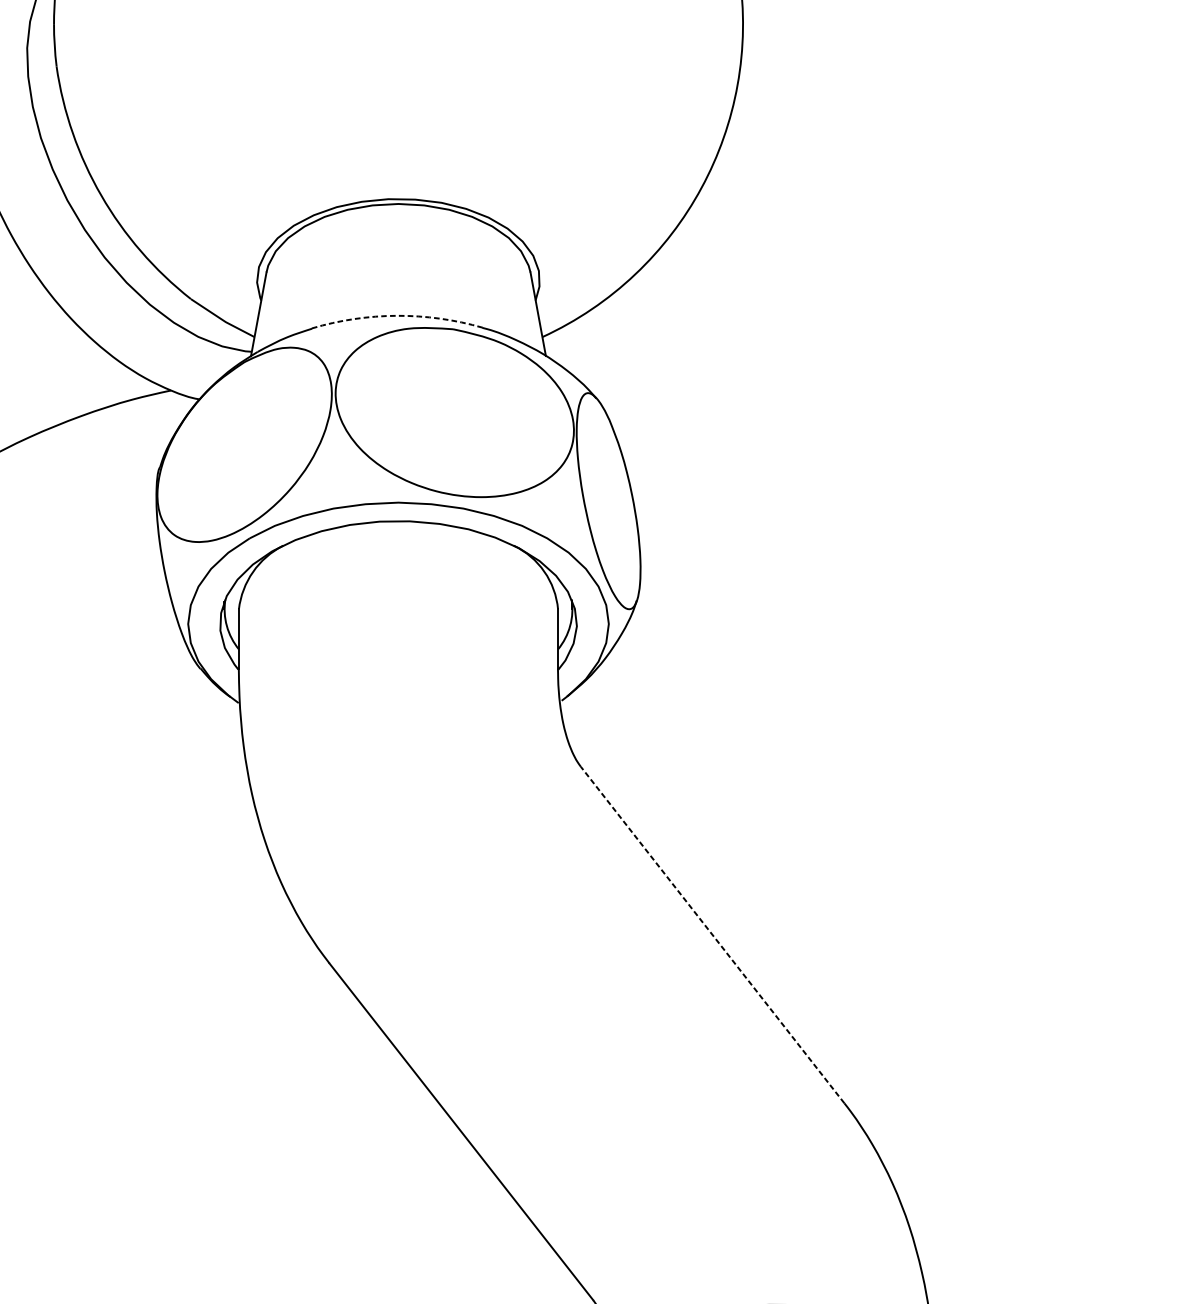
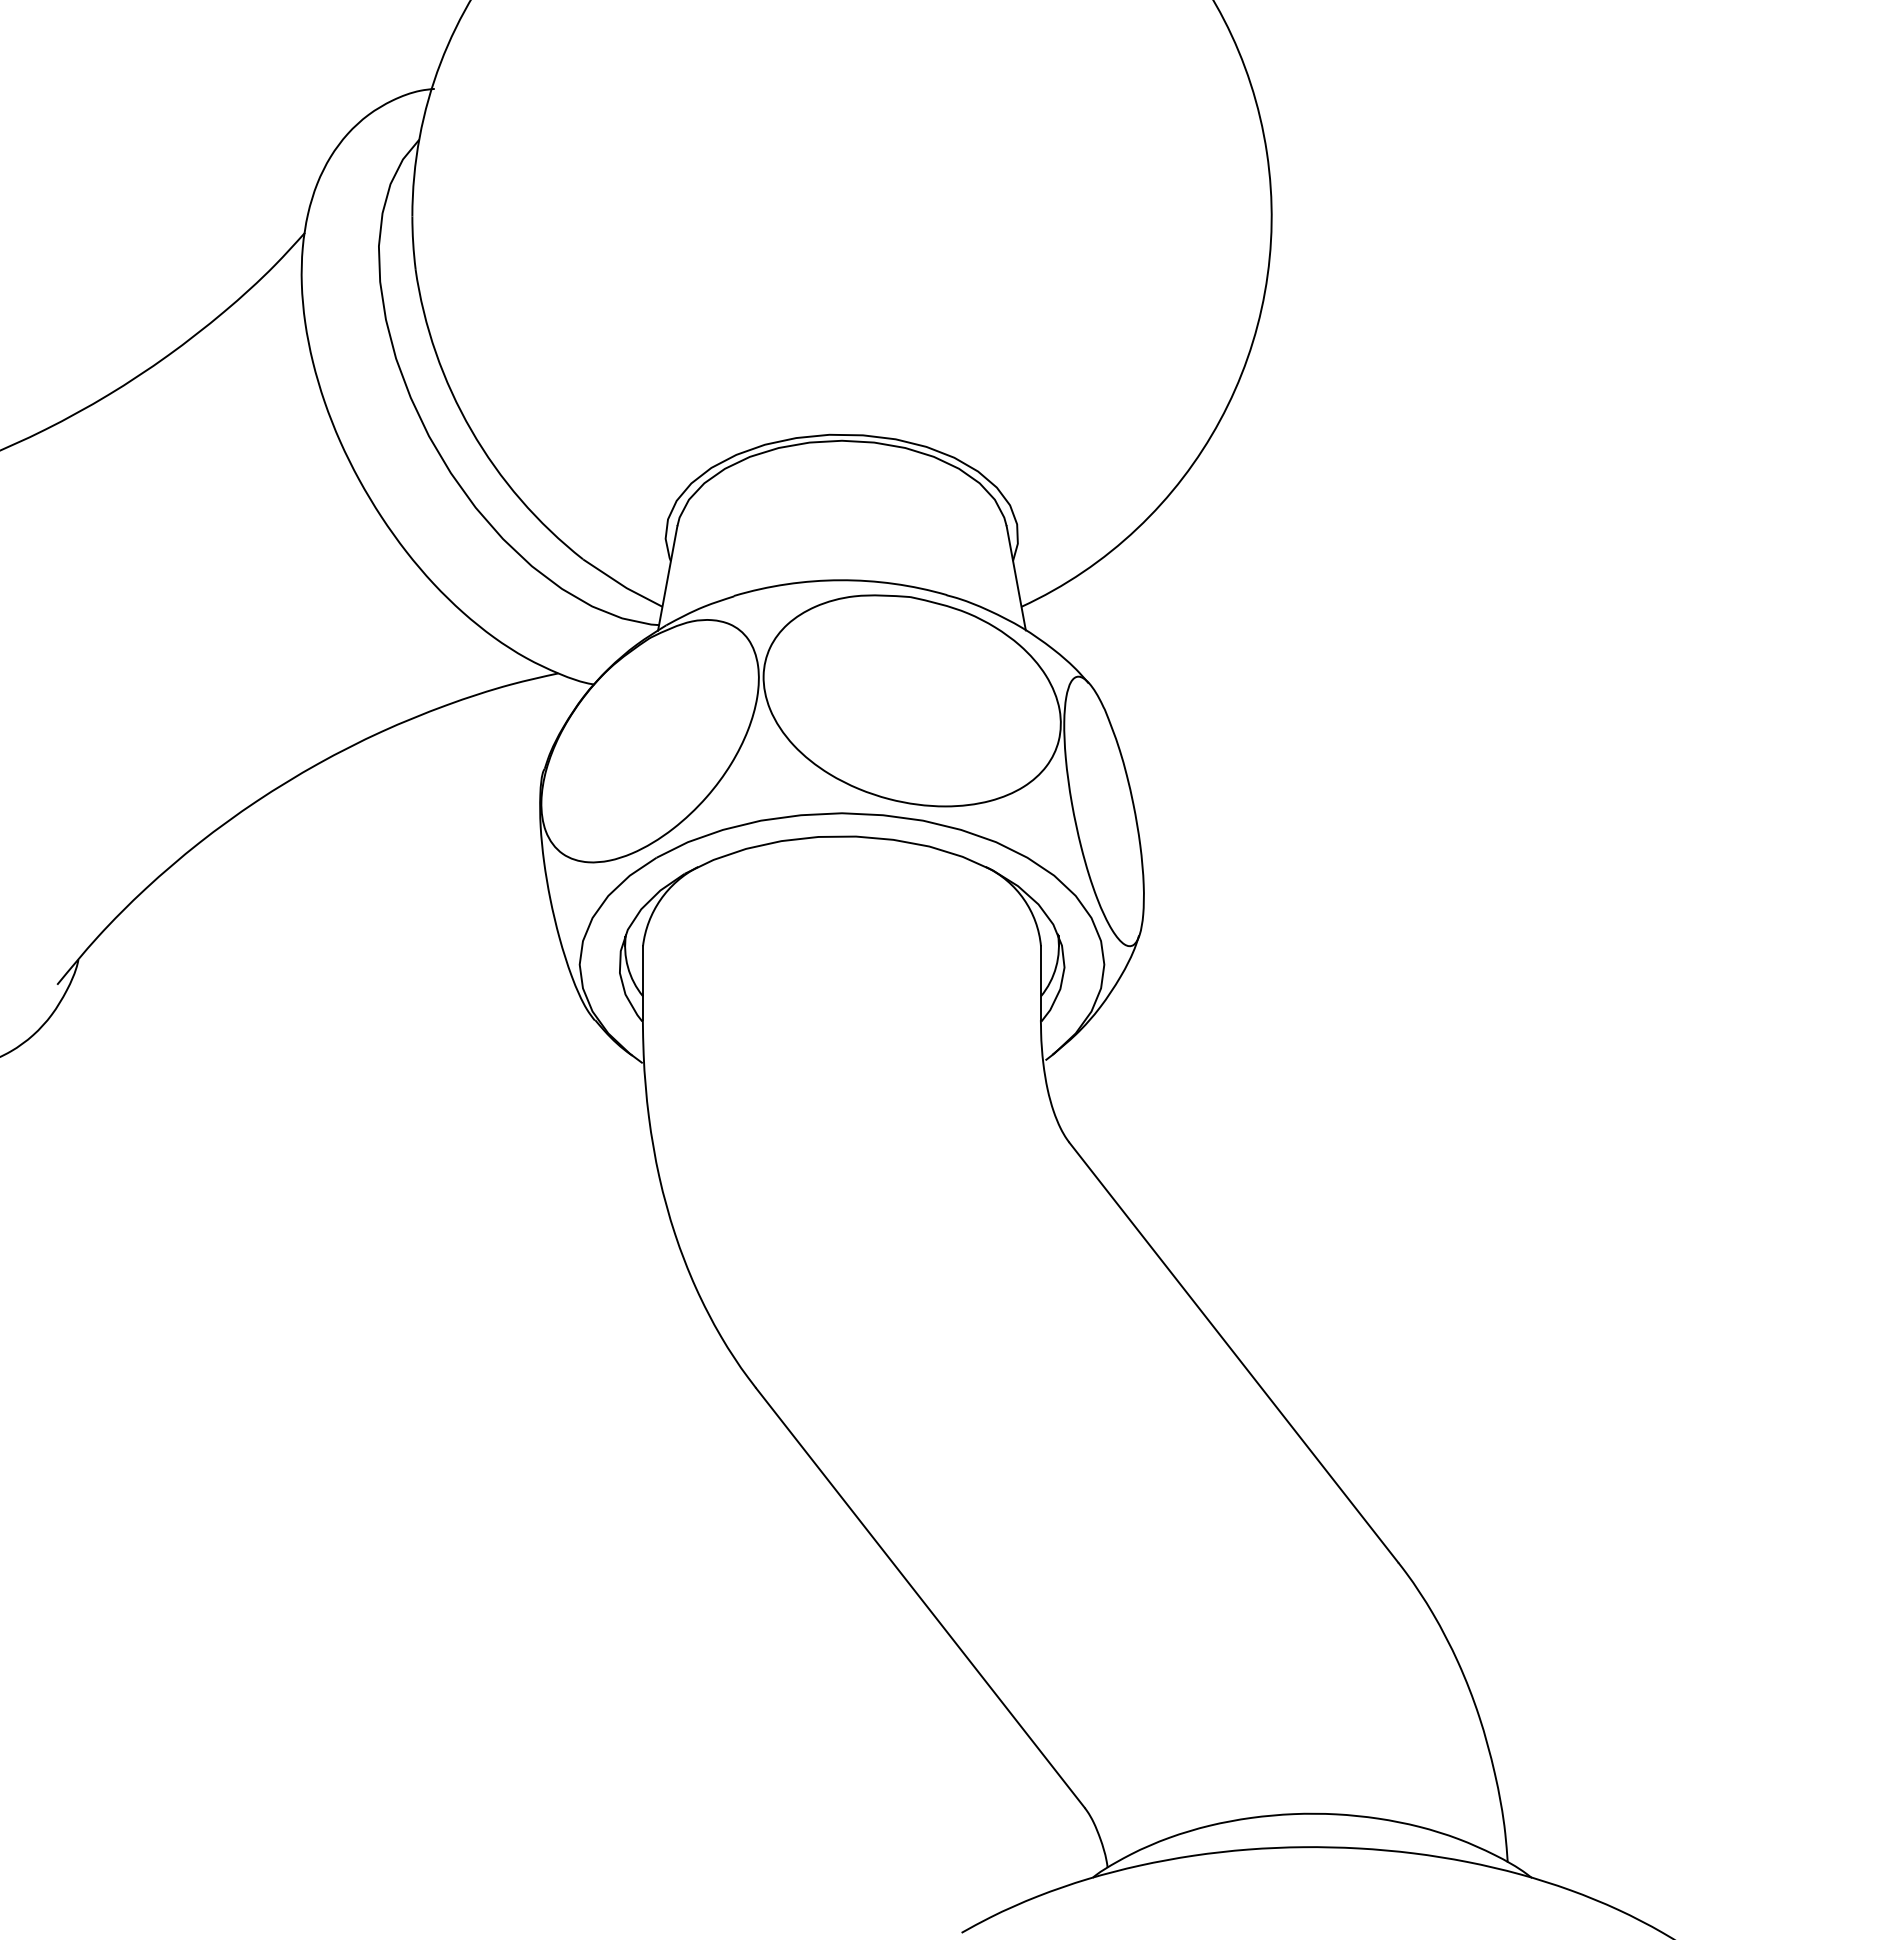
arc: (397, 316) -> (840, 580), dashed -> solid
line: (712, 935) -> (1233, 1352), dashed -> solid

